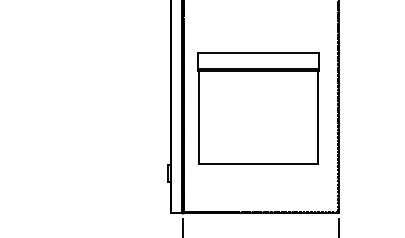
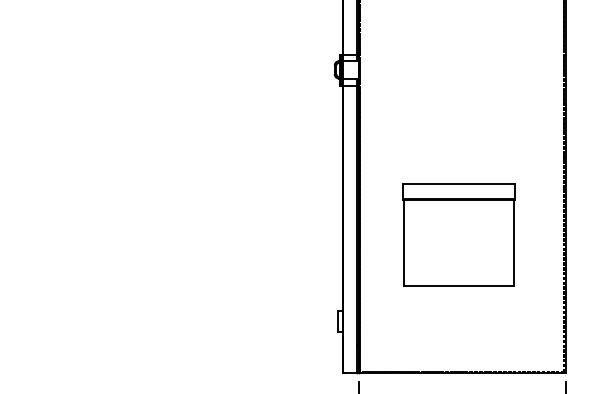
part: (258, 107) -> (458, 234), size x0.7

